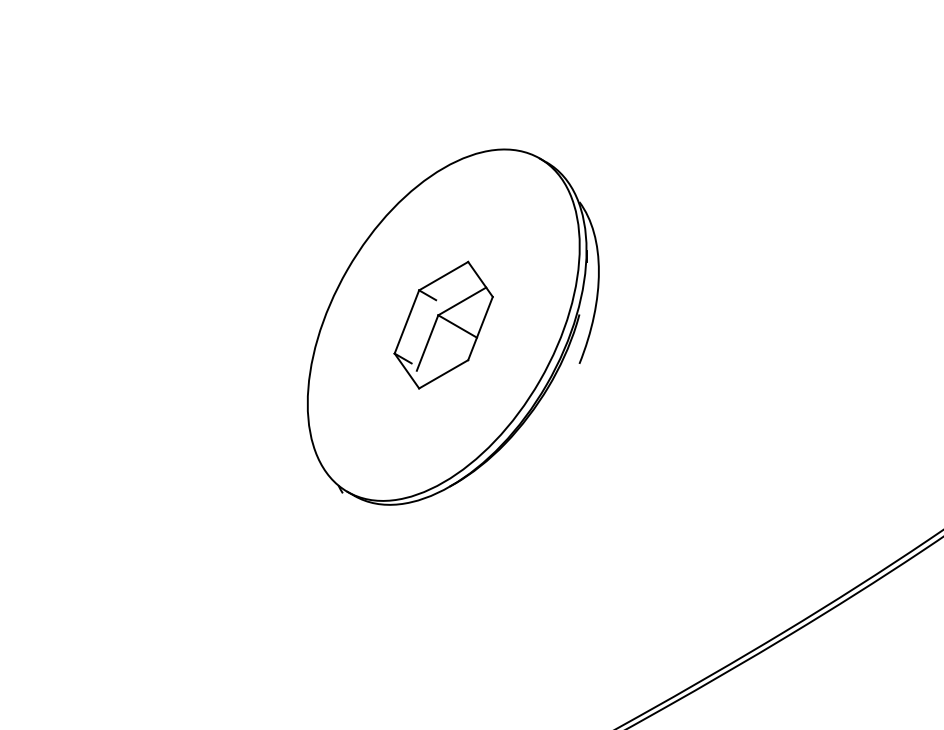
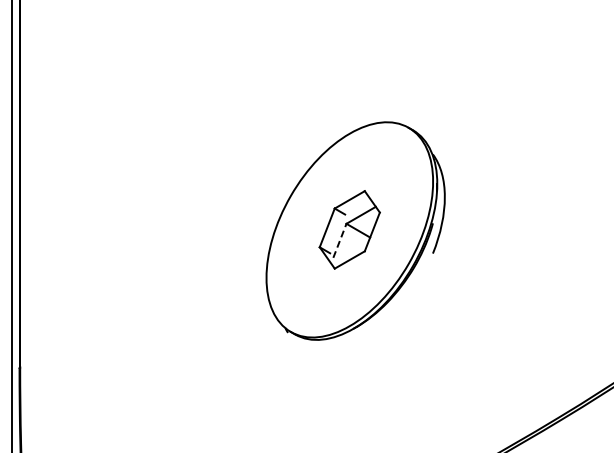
line: (428, 342) -> (340, 240), solid -> dashed

